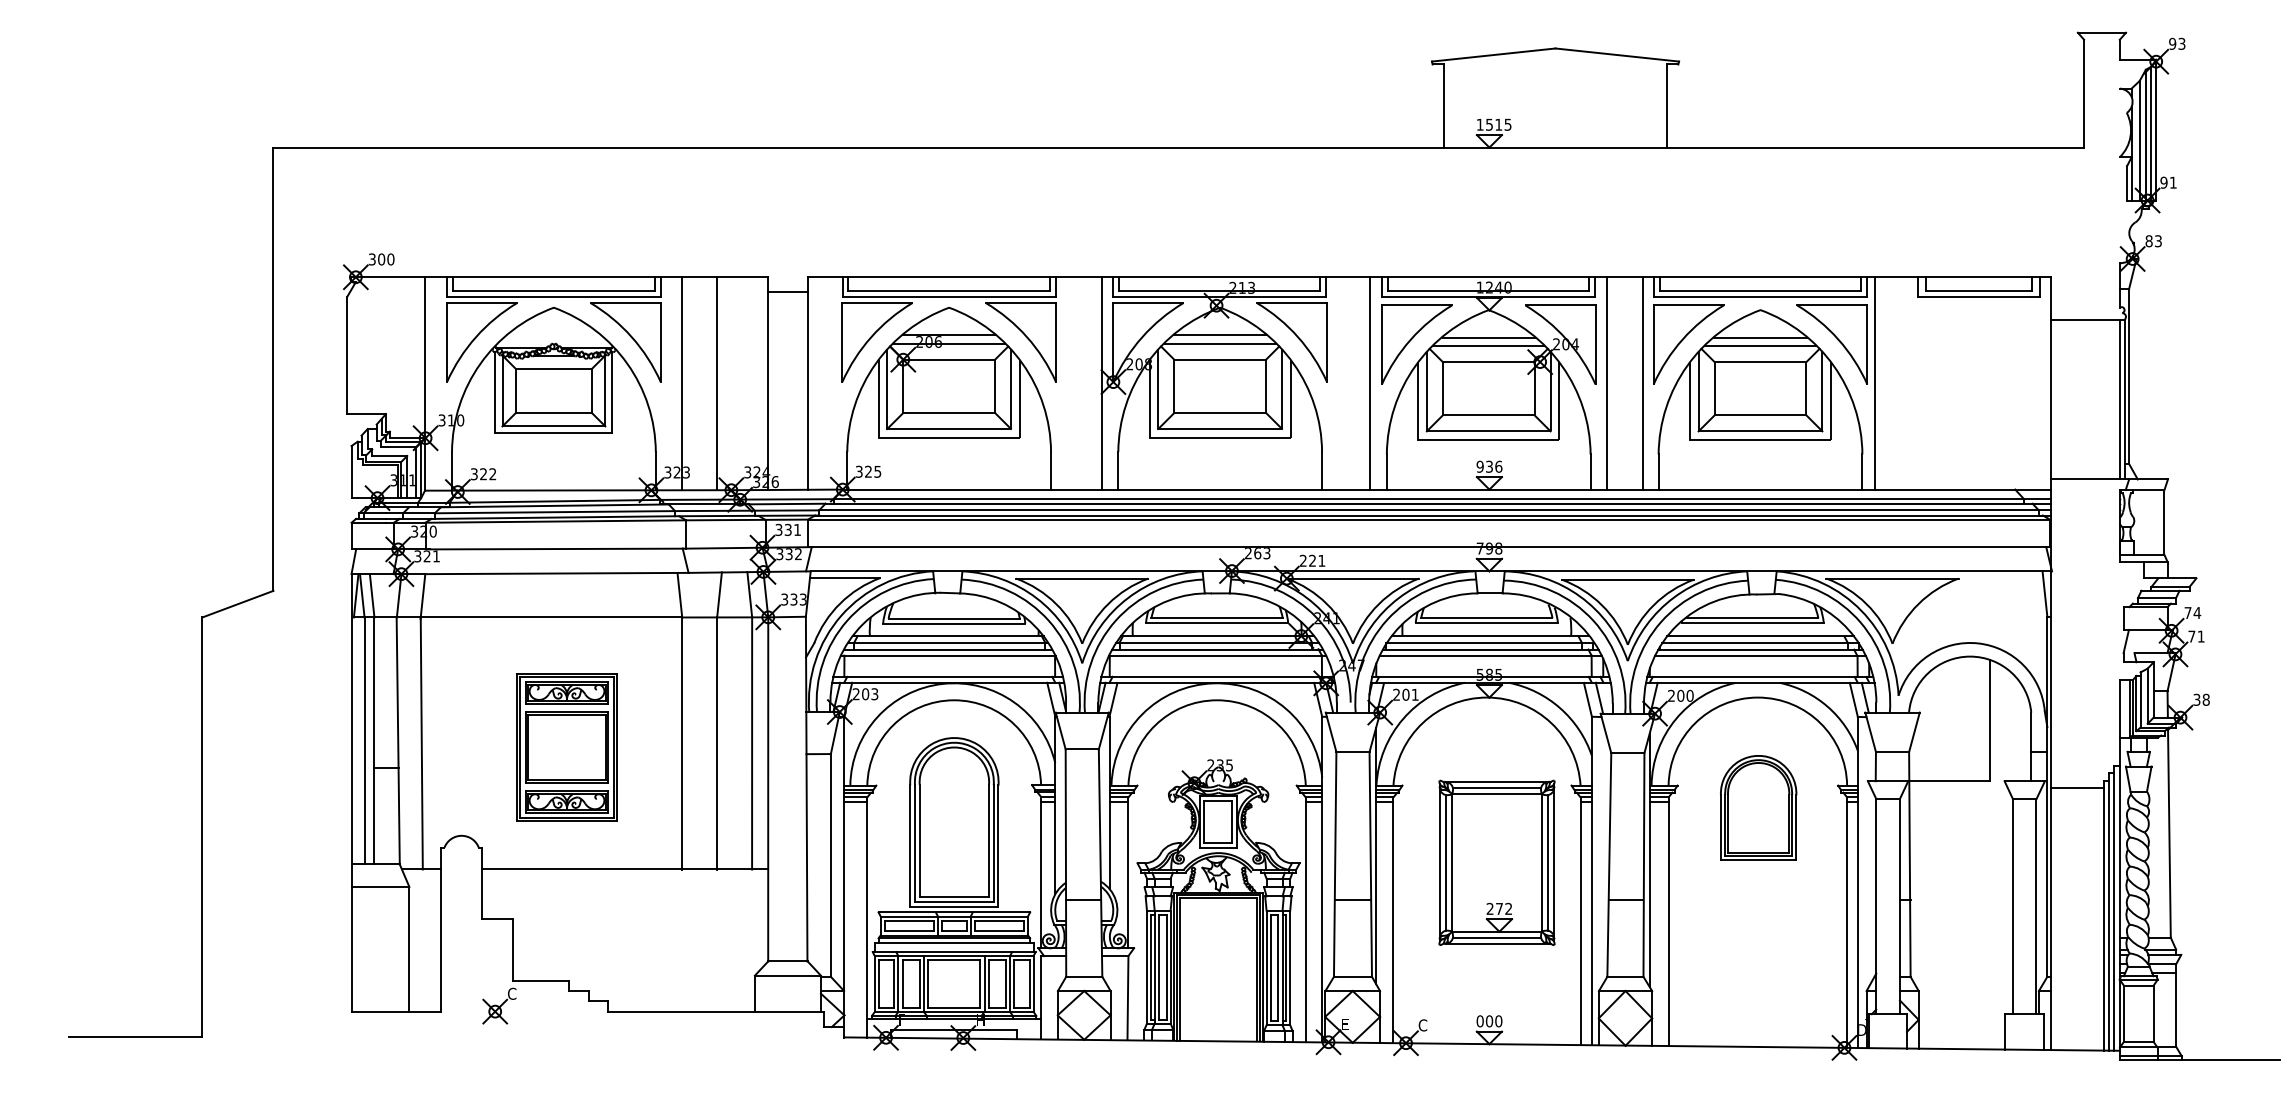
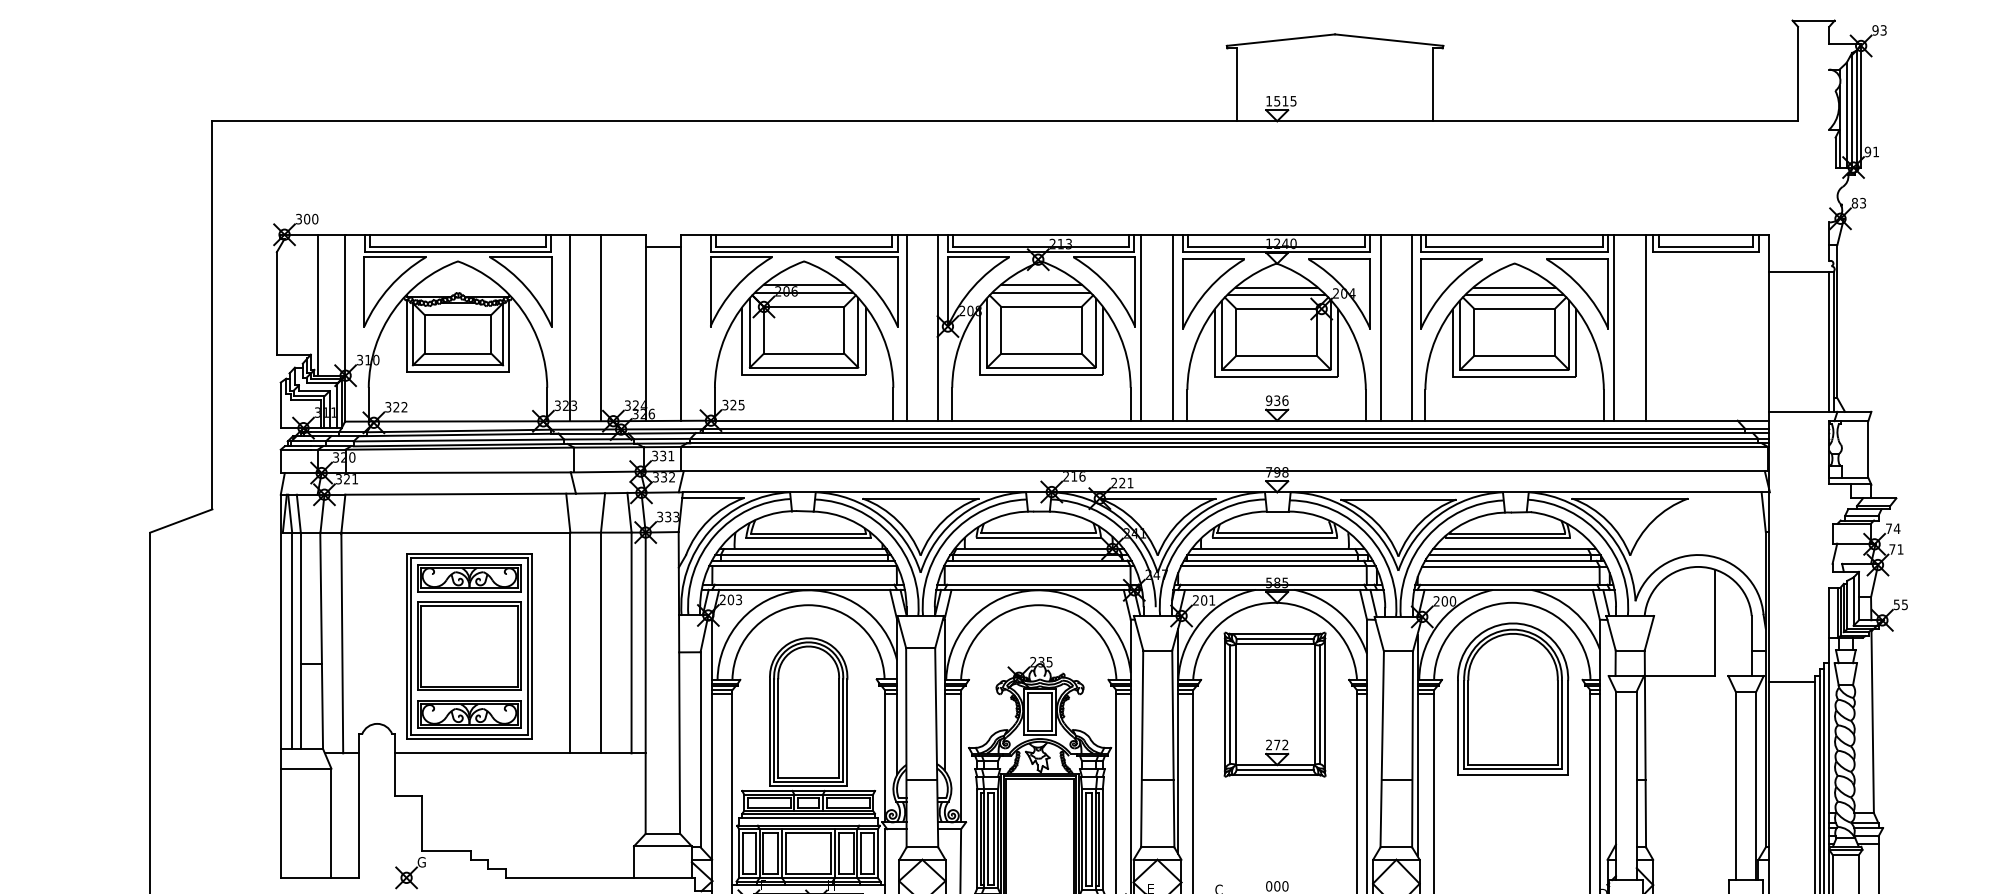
line: (393, 357) -> (317, 305), added
line: (1066, 383) -> (906, 327), added
line: (1333, 383) -> (1140, 327), added
line: (1910, 383) -> (1645, 327), added
text: (1262, 553) -> (1078, 476), 263 -> 216
text: (2201, 699) -> (1900, 604), 38 -> 55
part: (566, 747) -> (469, 646), size x1.43
part: (1758, 807) -> (1512, 699), size x1.67
part: (1496, 862) -> (1274, 704), moved
text: (515, 993) -> (424, 861), C -> G

